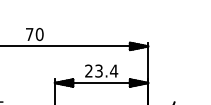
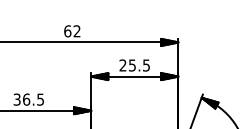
text: (34, 34) -> (72, 31), 70 -> 62
text: (106, 71) -> (139, 65), 23.4 -> 25.5

